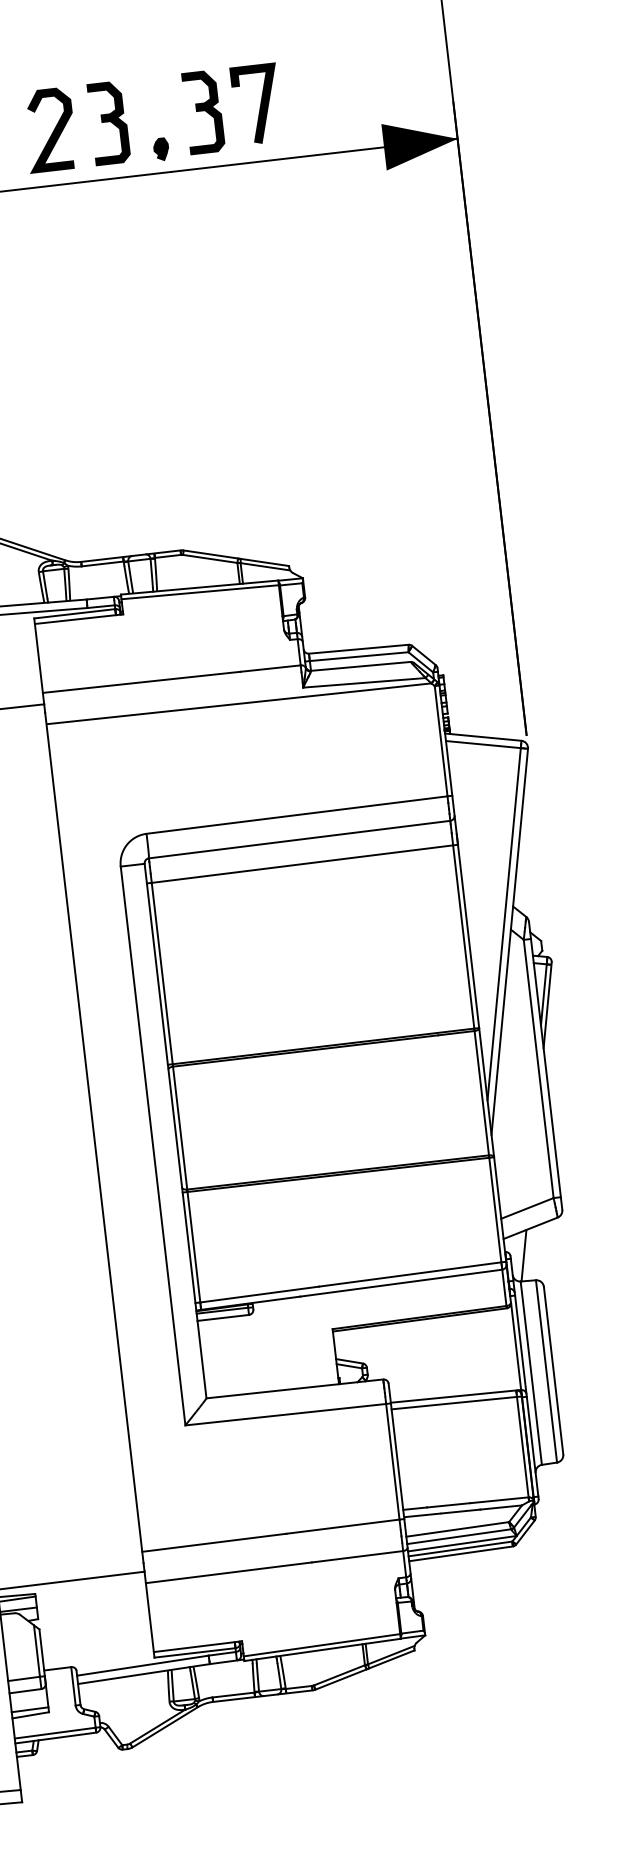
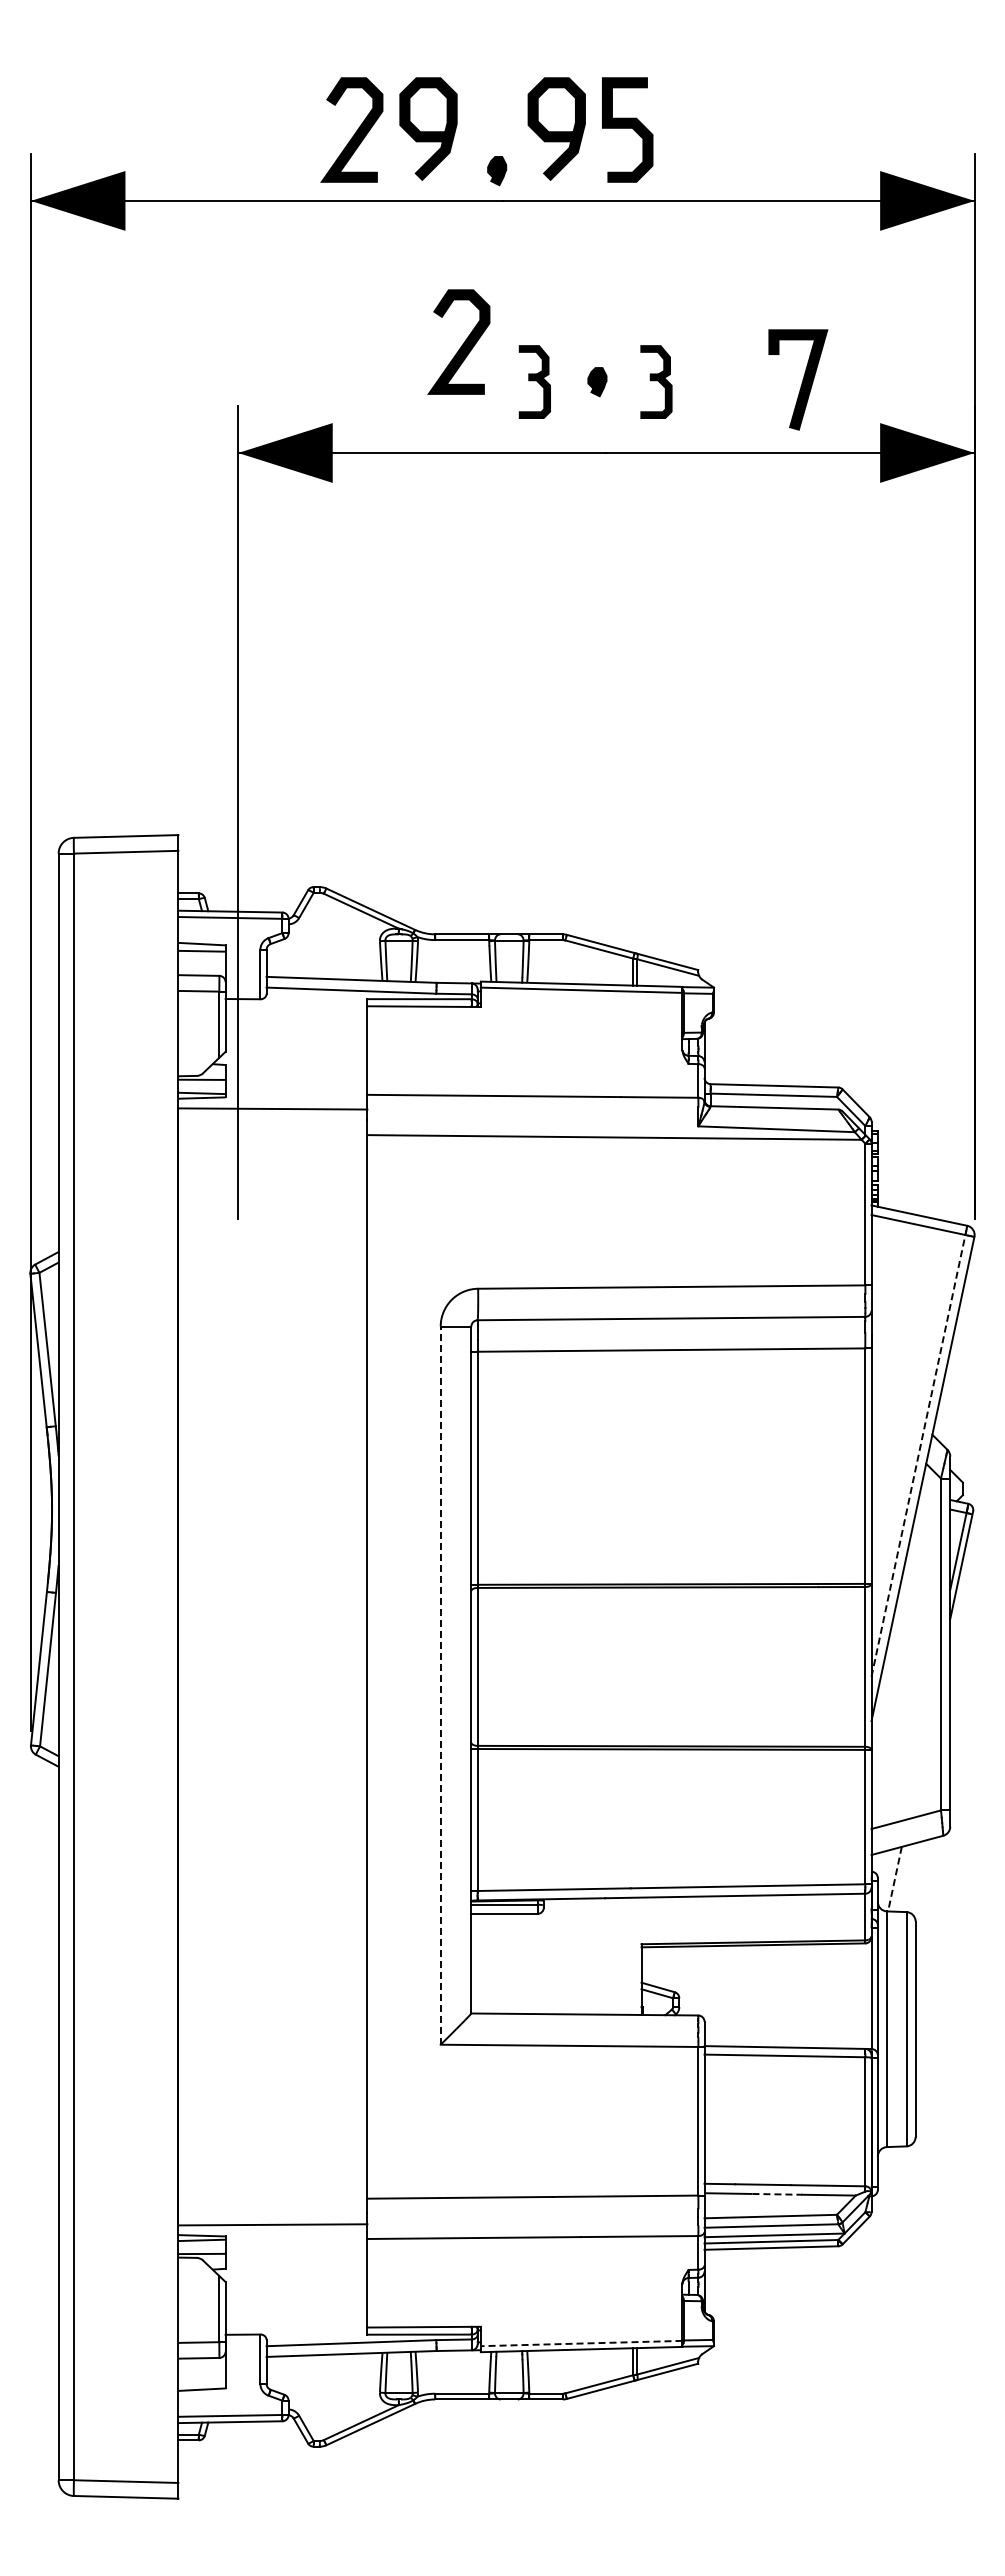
line: (260, 103) -> (802, 379), moved
part: (203, 111) -> (656, 381), size x0.7
part: (108, 122) -> (534, 381), size x0.7
curve: (52, 131) -> (462, 344), moved
part: (161, 149) -> (597, 382), moved
line: (504, 923) -> (918, 1455), solid -> dashed
line: (152, 1145) -> (440, 1685), solid -> dashed
line: (523, 1255) -> (894, 1879), solid -> dashed
line: (460, 1511) -> (777, 2194), solid -> dashed
line: (321, 1645) -> (581, 2343), solid -> dashed
line: (29, 1709) -> (201, 2382), removed

